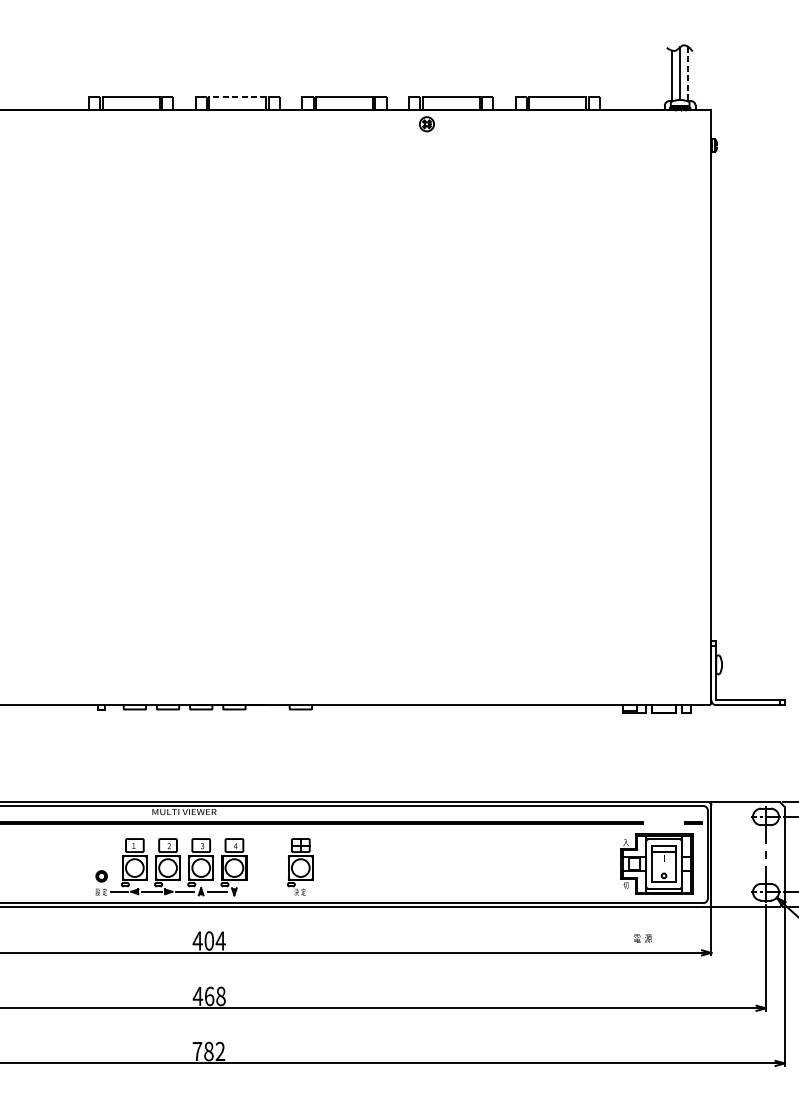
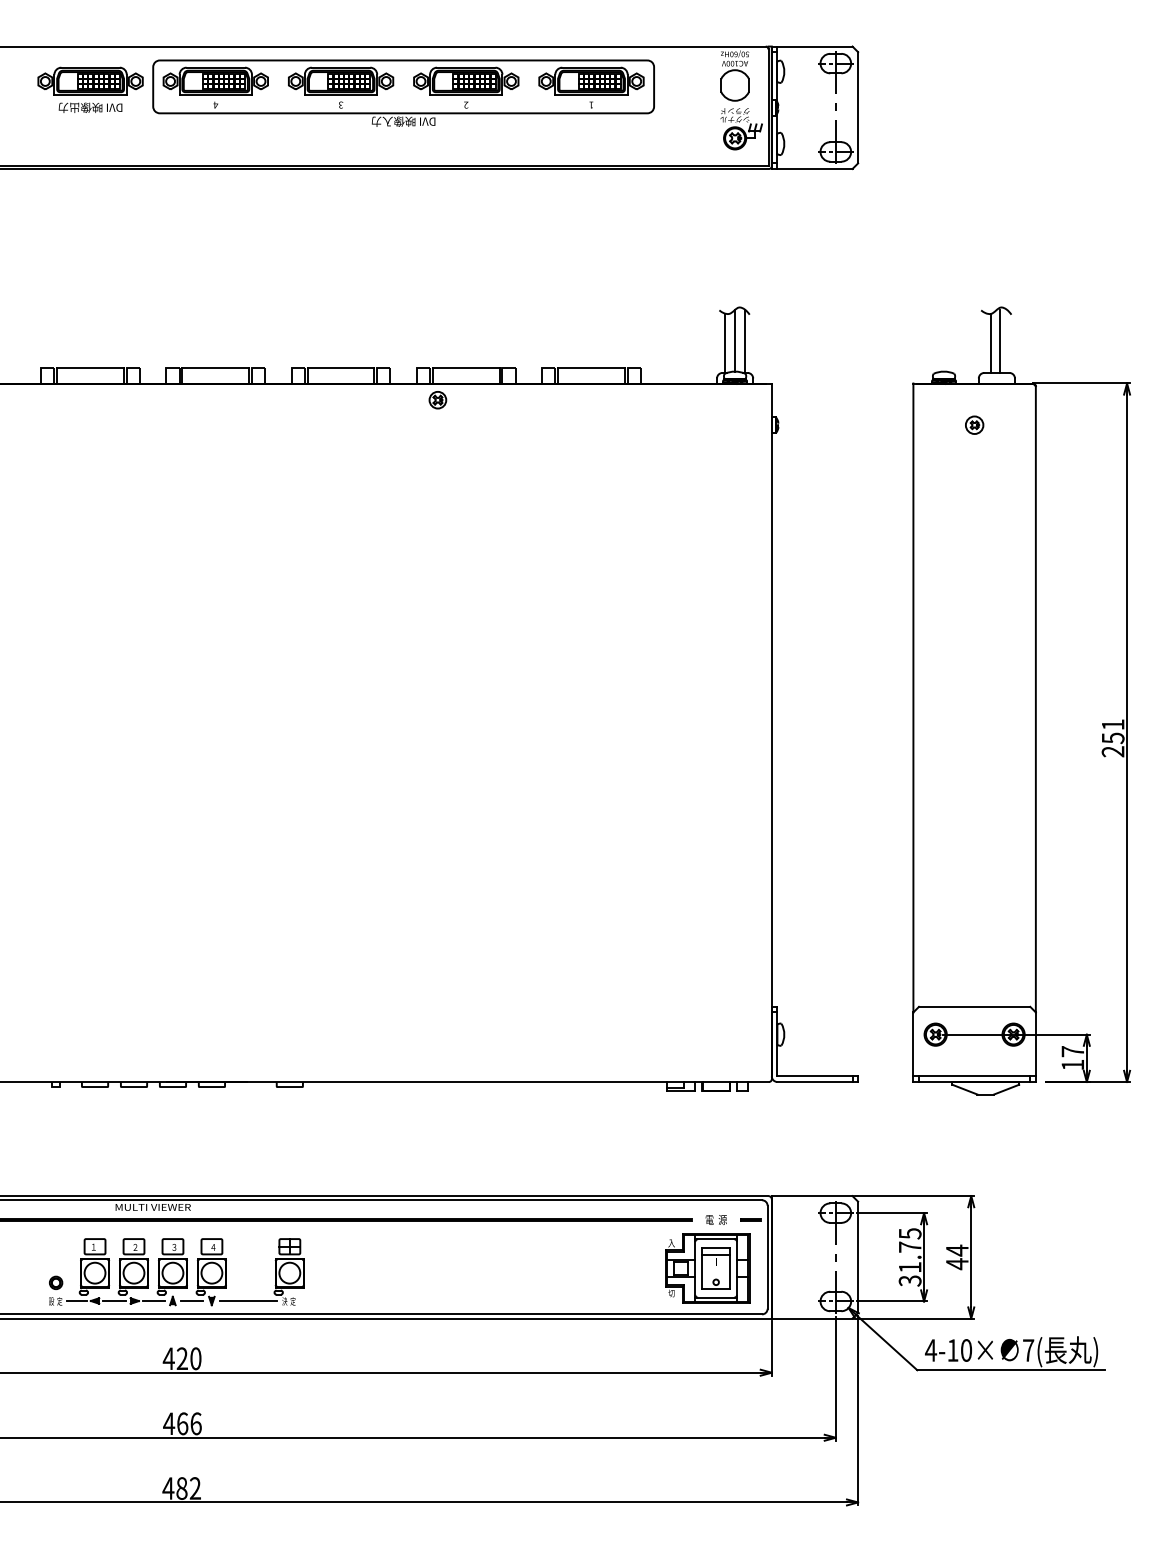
line: (688, 74) -> (744, 341), dashed -> solid
line: (237, 97) -> (215, 368), dashed -> solid
line: (265, 892) -> (248, 1301), added
text: (642, 938) -> (715, 1219), moved
text: (214, 940) -> (188, 1358), 404 -> 420
text: (220, 996) -> (195, 1423), 468 -> 466
text: (197, 1051) -> (168, 1488), 782 -> 482

